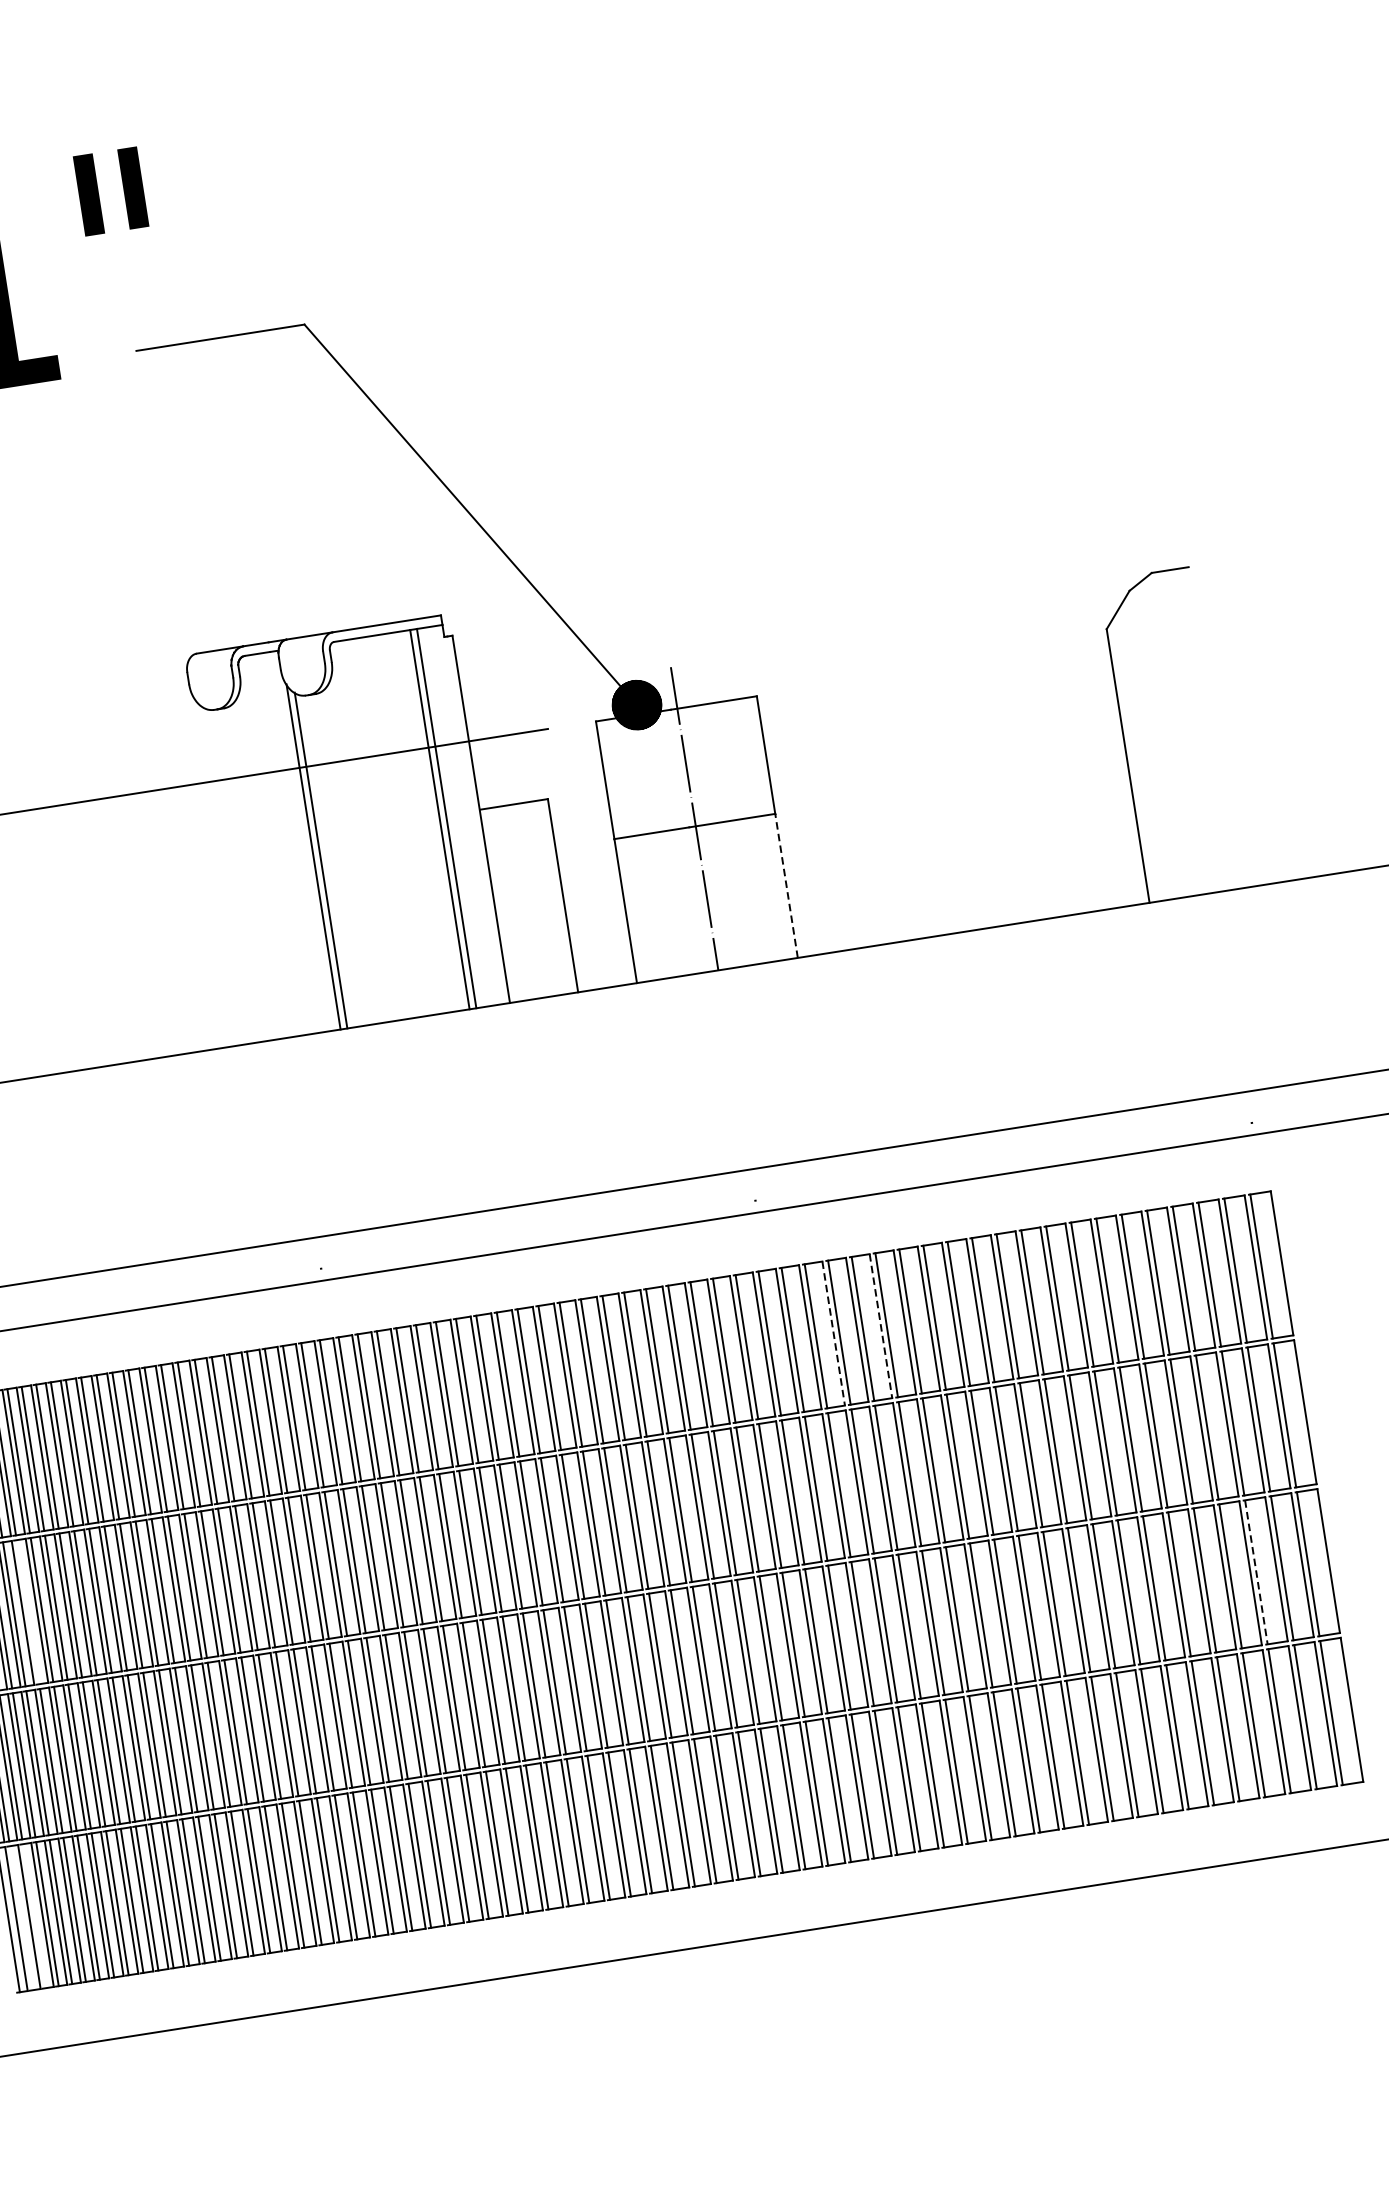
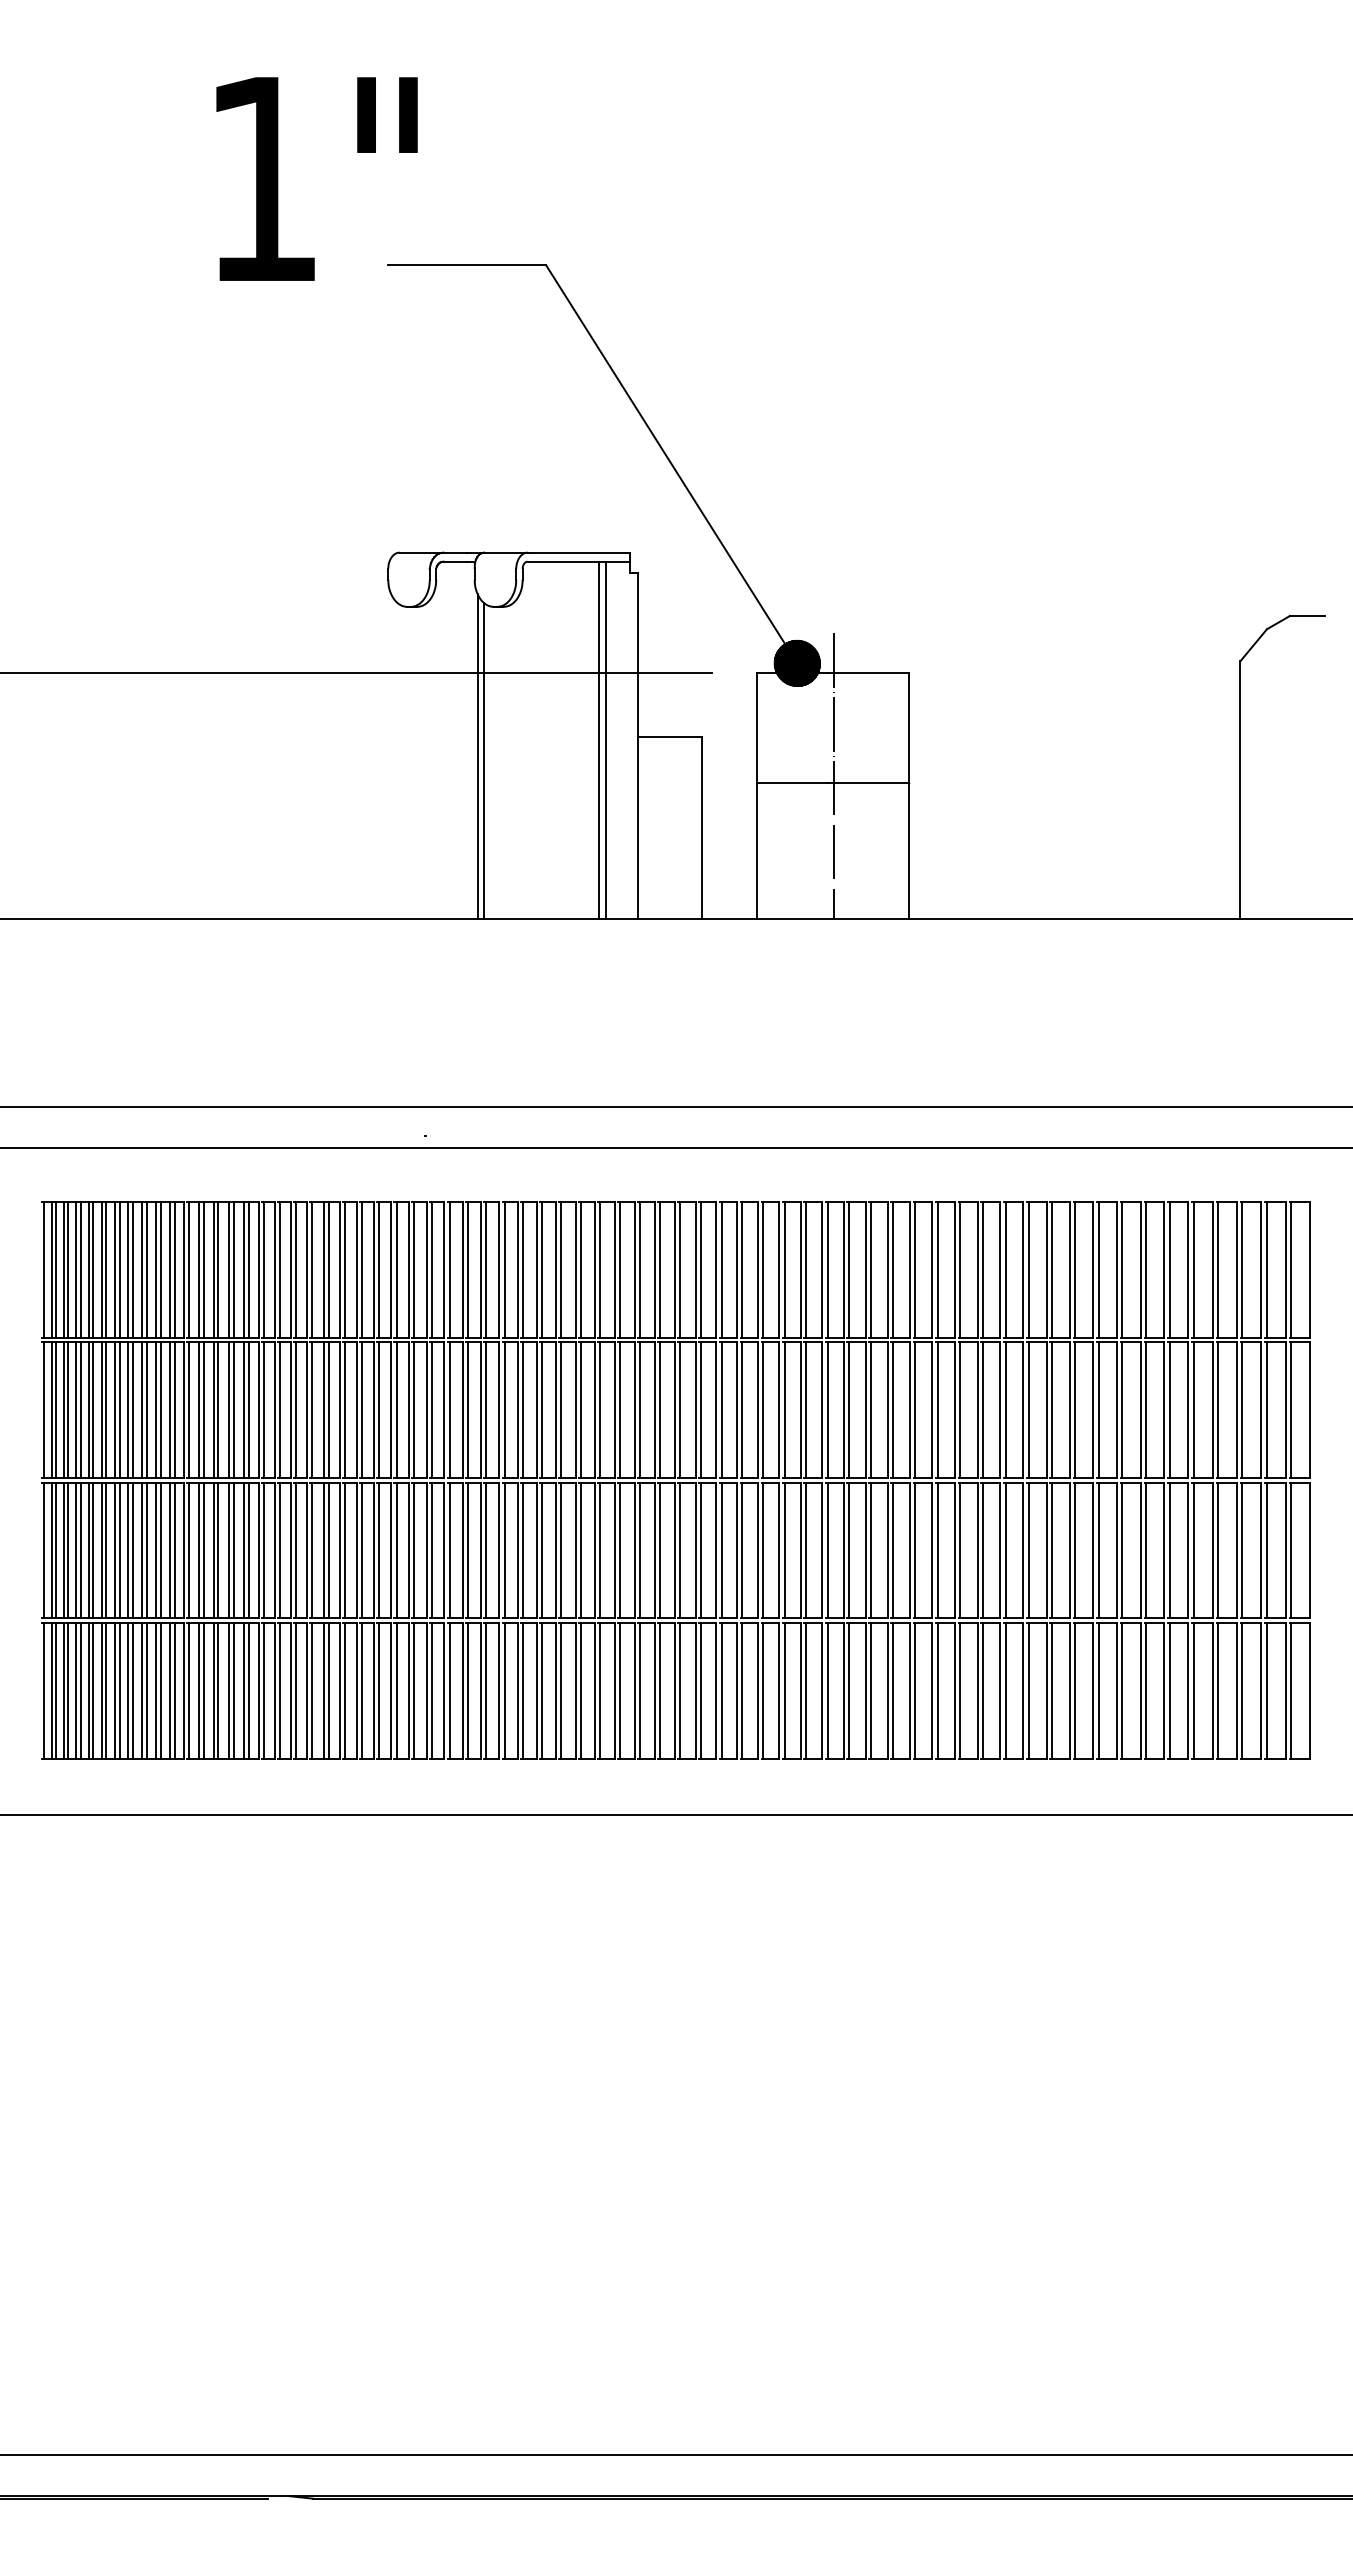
line: (786, 886) -> (908, 851), dashed -> solid
line: (881, 1325) -> (932, 1269), dashed -> solid
line: (833, 1333) -> (887, 1269), dashed -> solid
line: (1256, 1572) -> (1242, 1550), dashed -> solid
line: (28, 1612) -> (106, 1410), added
line: (34, 1915) -> (68, 1690), added
line: (21, 1917) -> (56, 1690), added

